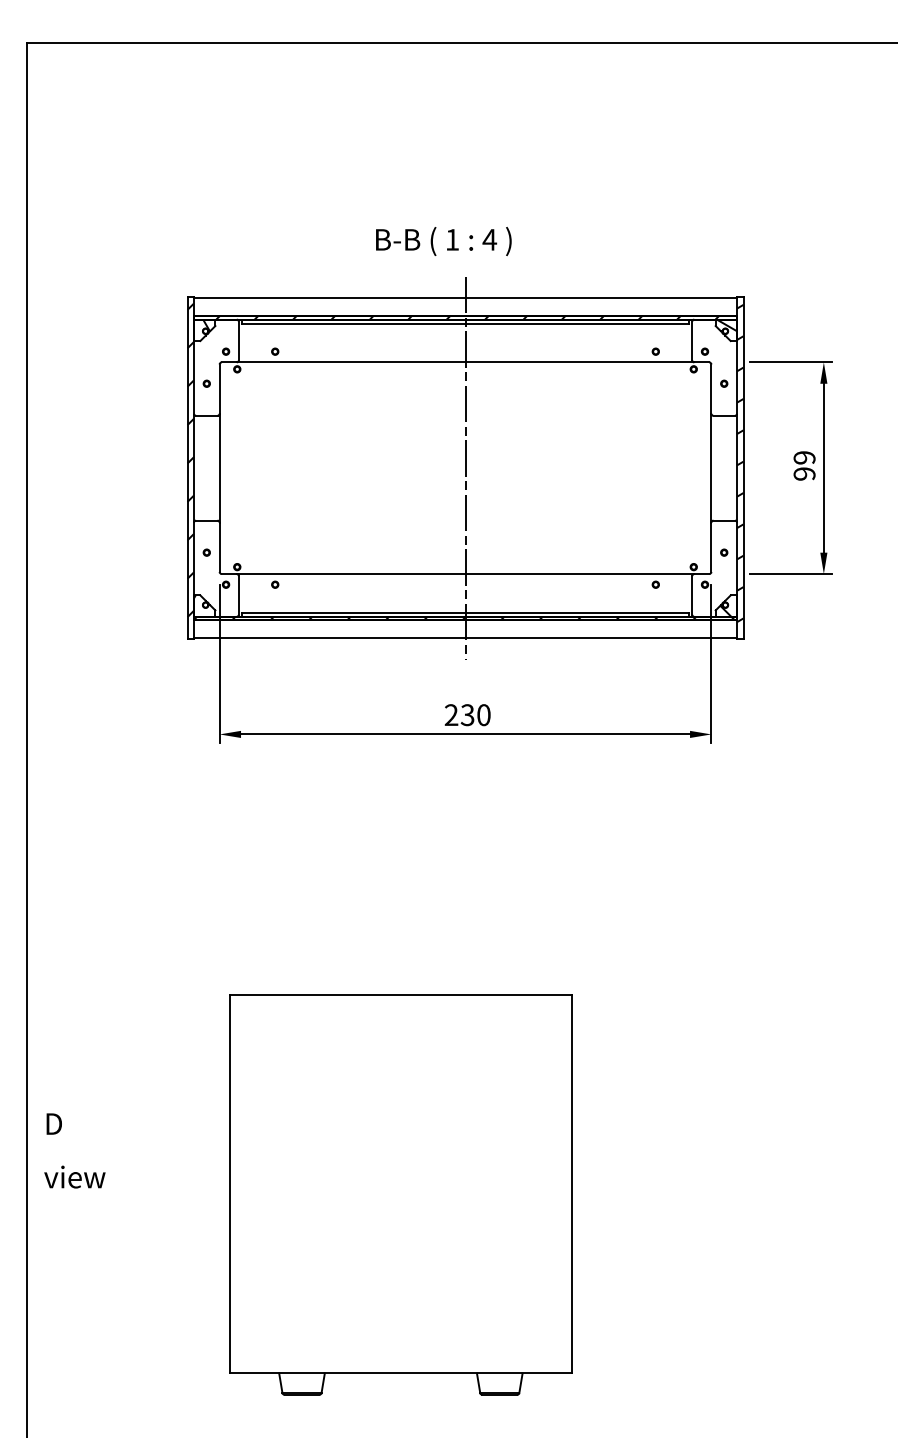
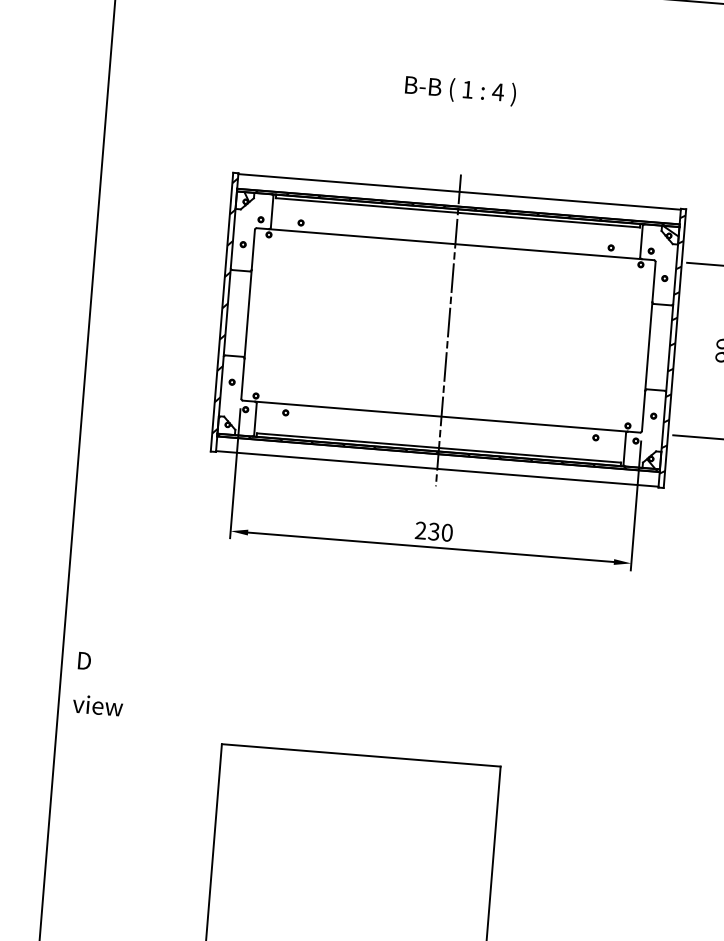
text: (443, 241) -> (460, 90), moved
text: (74, 1150) -> (99, 683), moved

